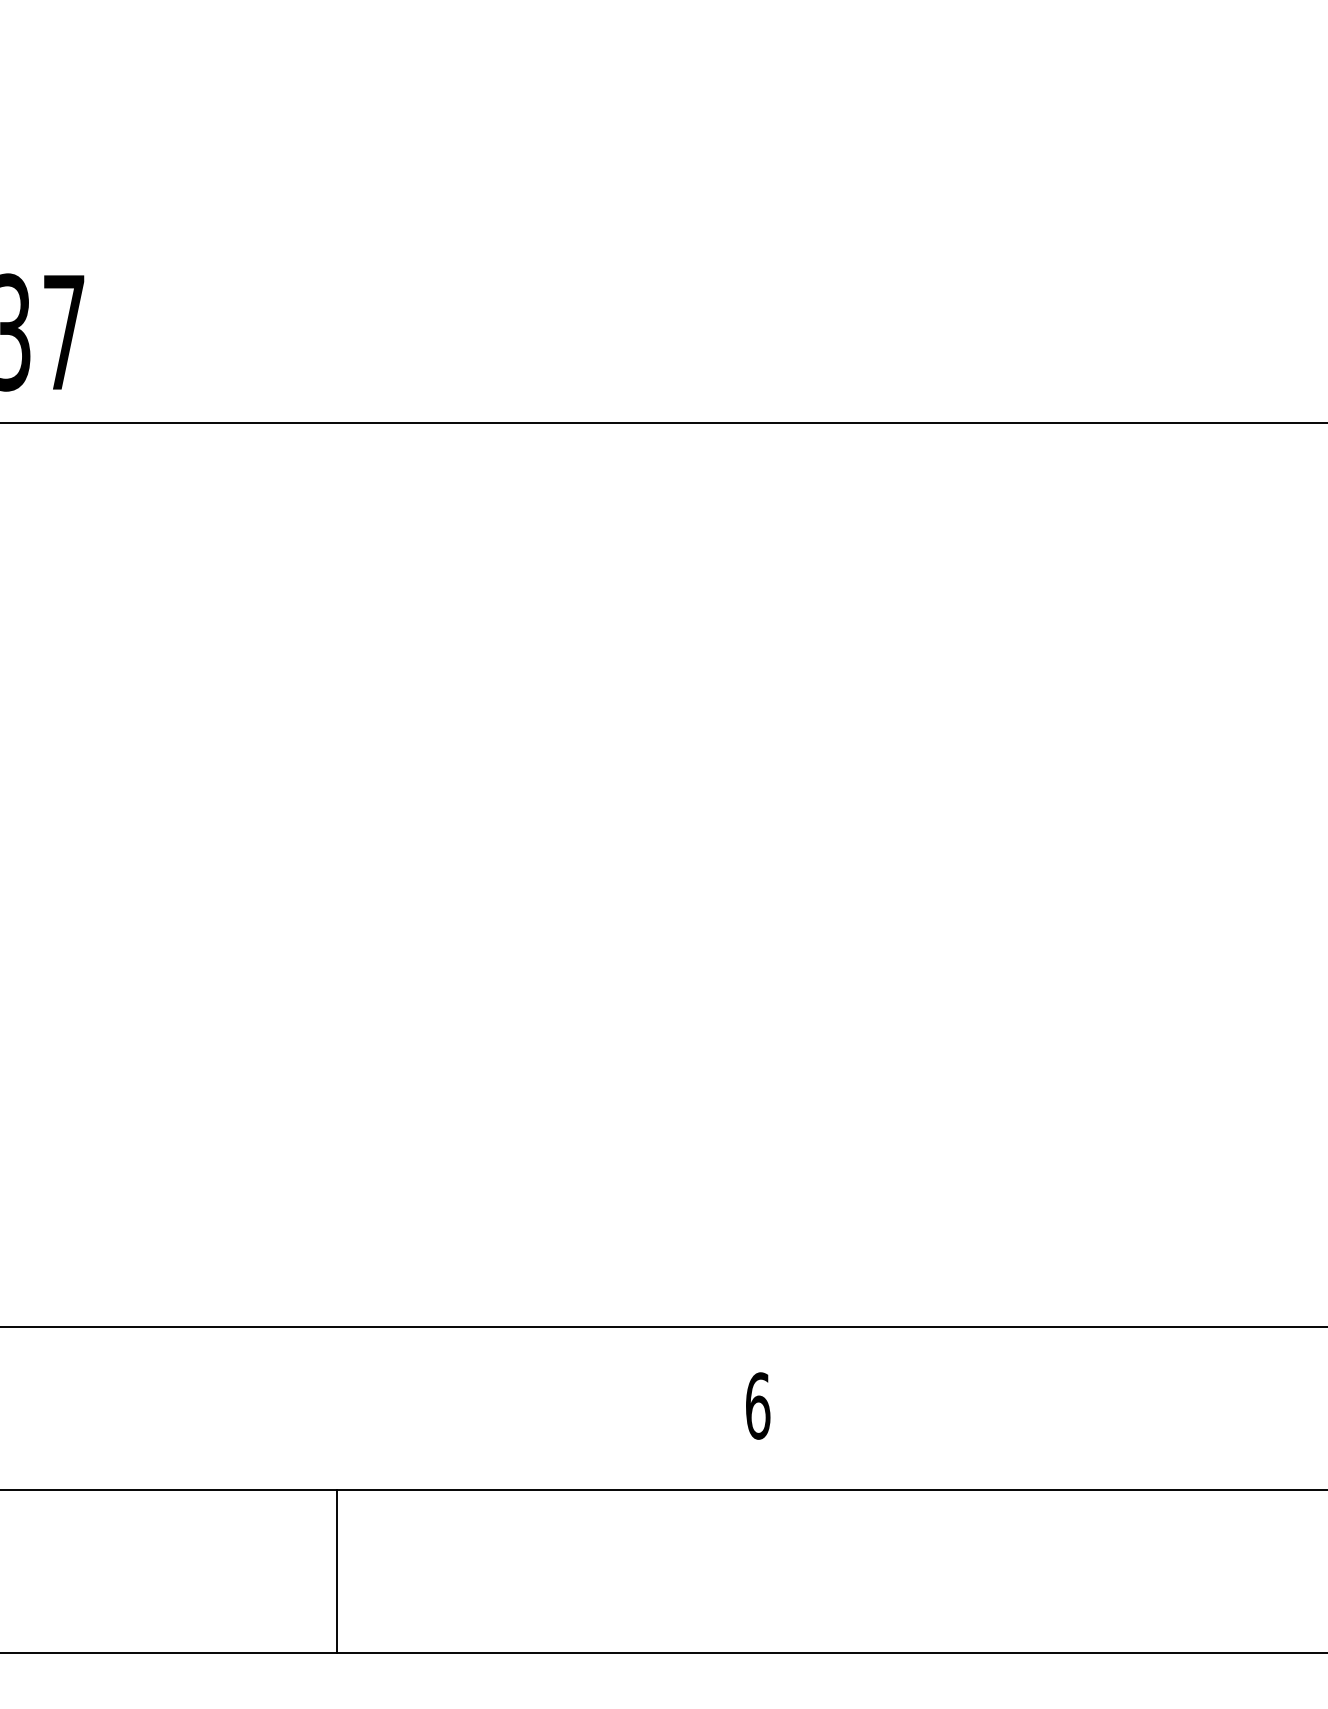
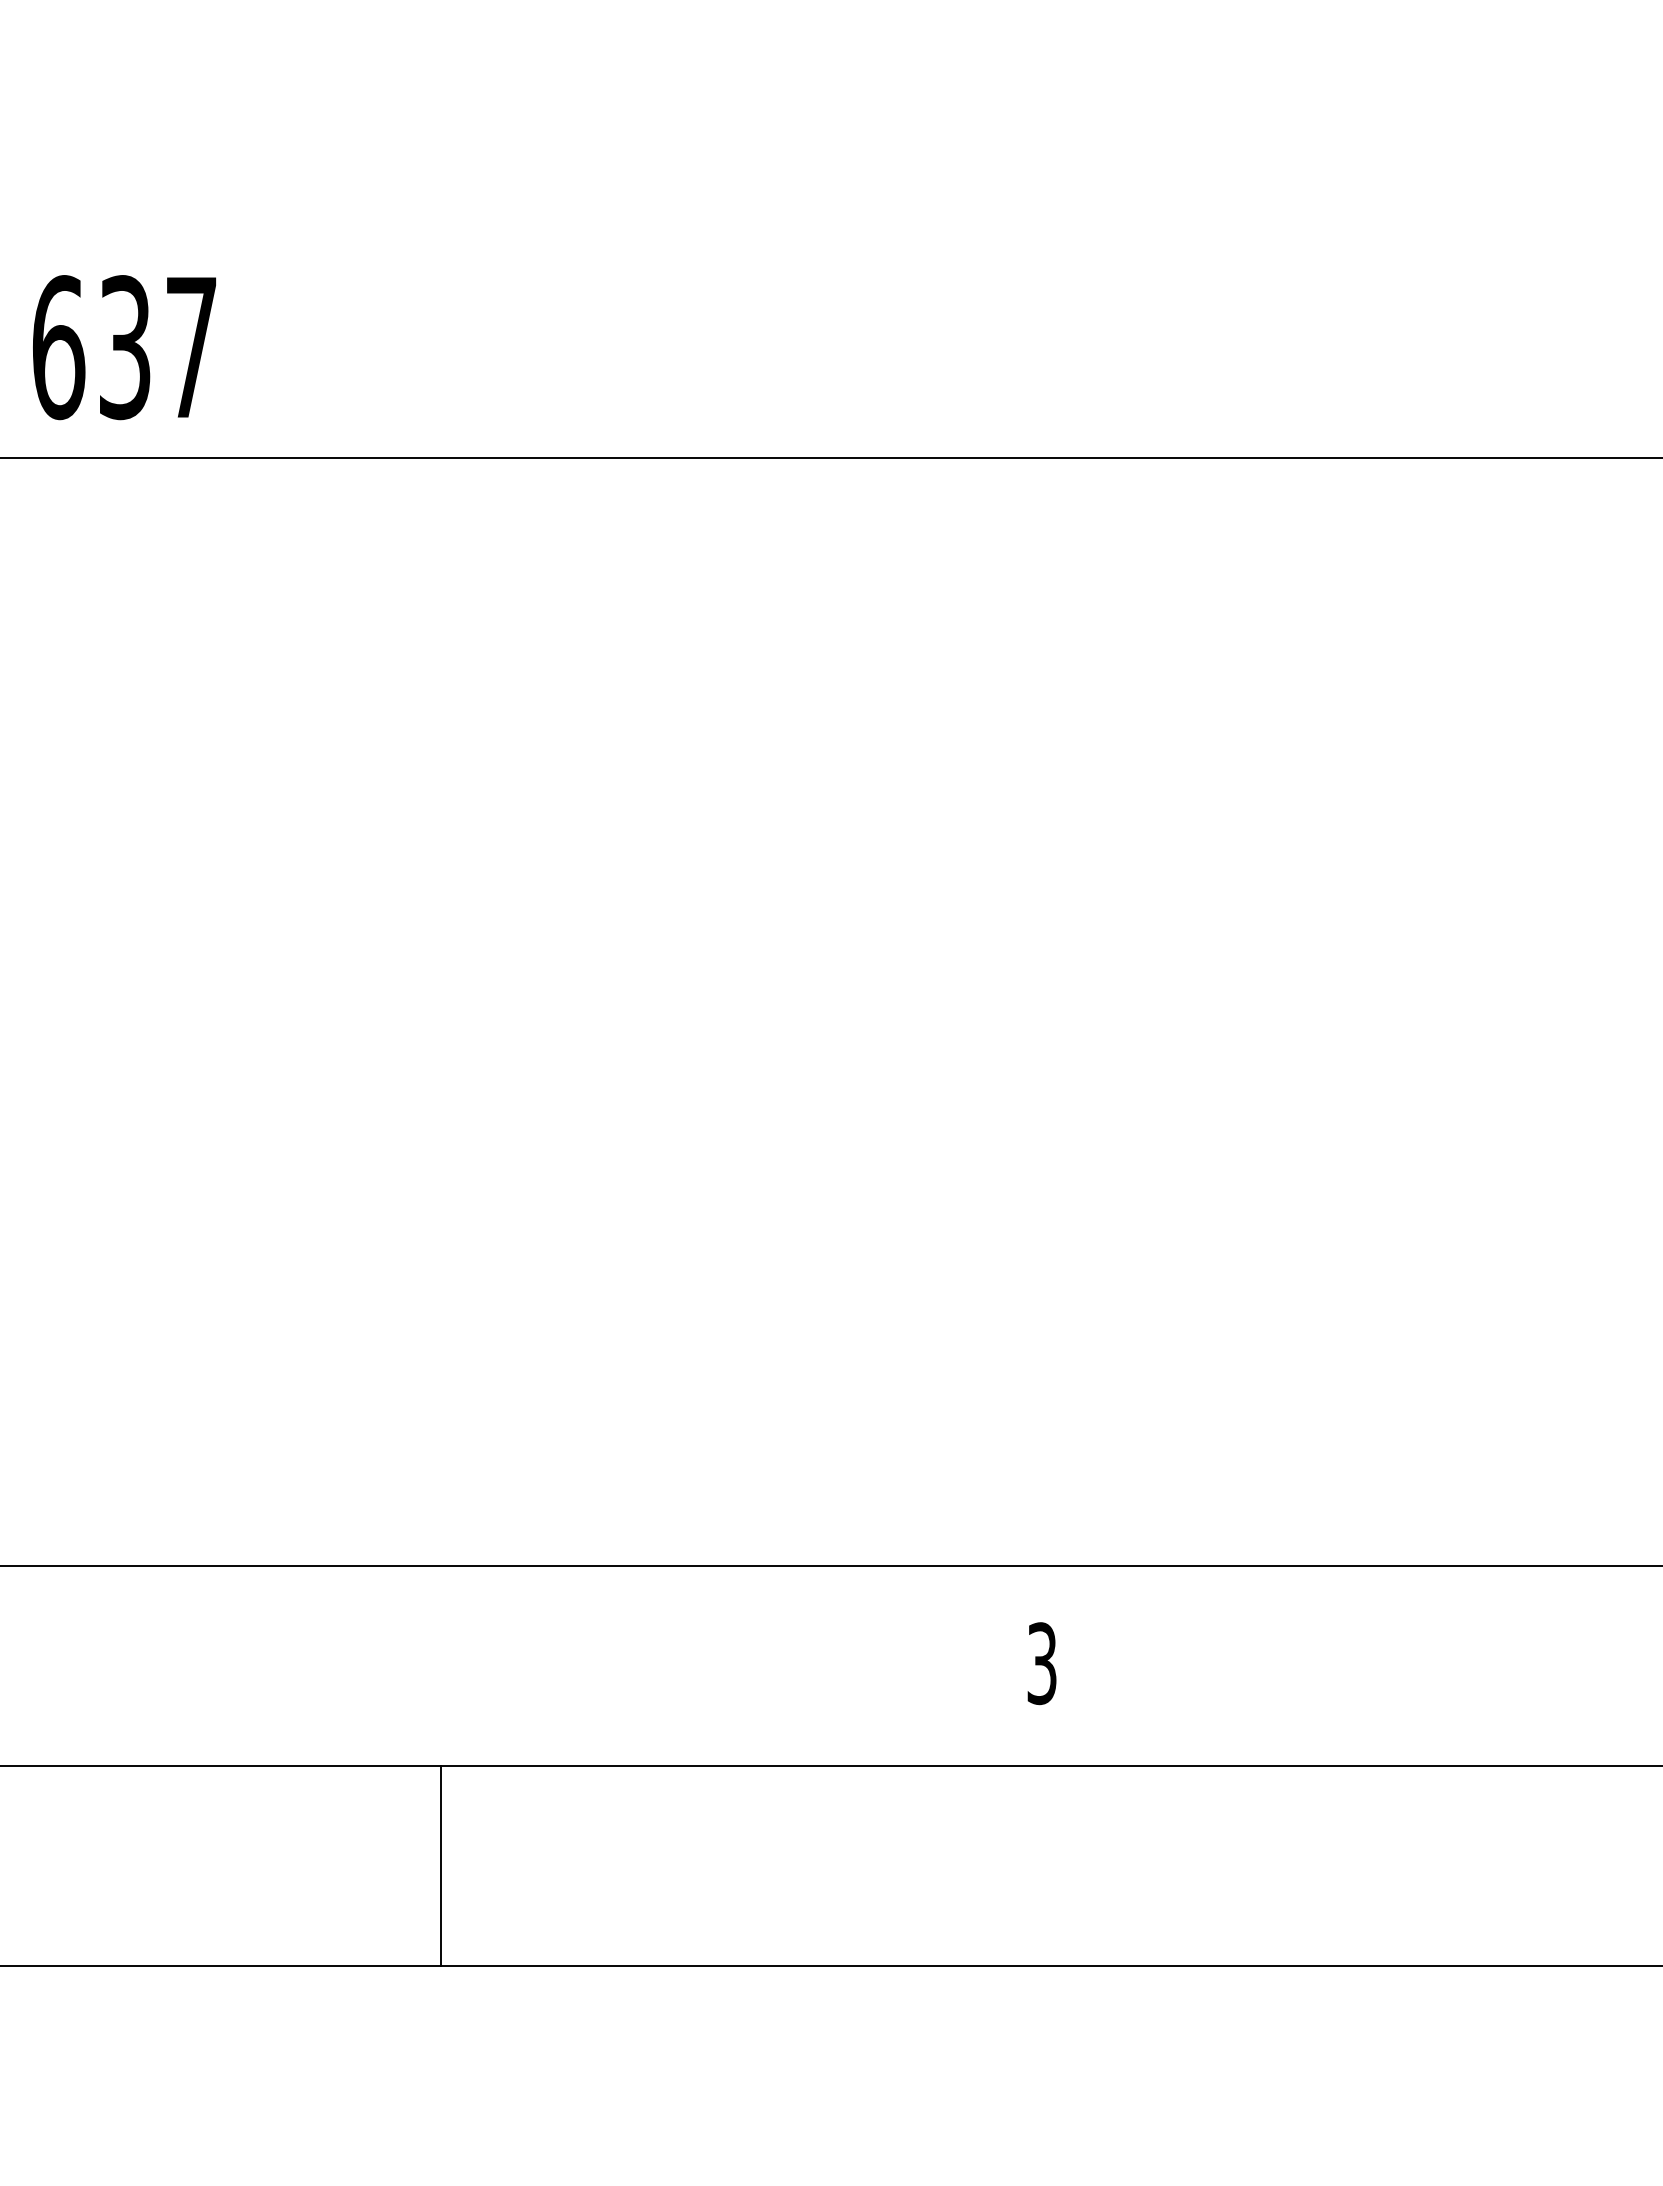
text: (758, 1405) -> (1042, 1663), 6 -> 3
line: (337, 1571) -> (440, 1866), moved

